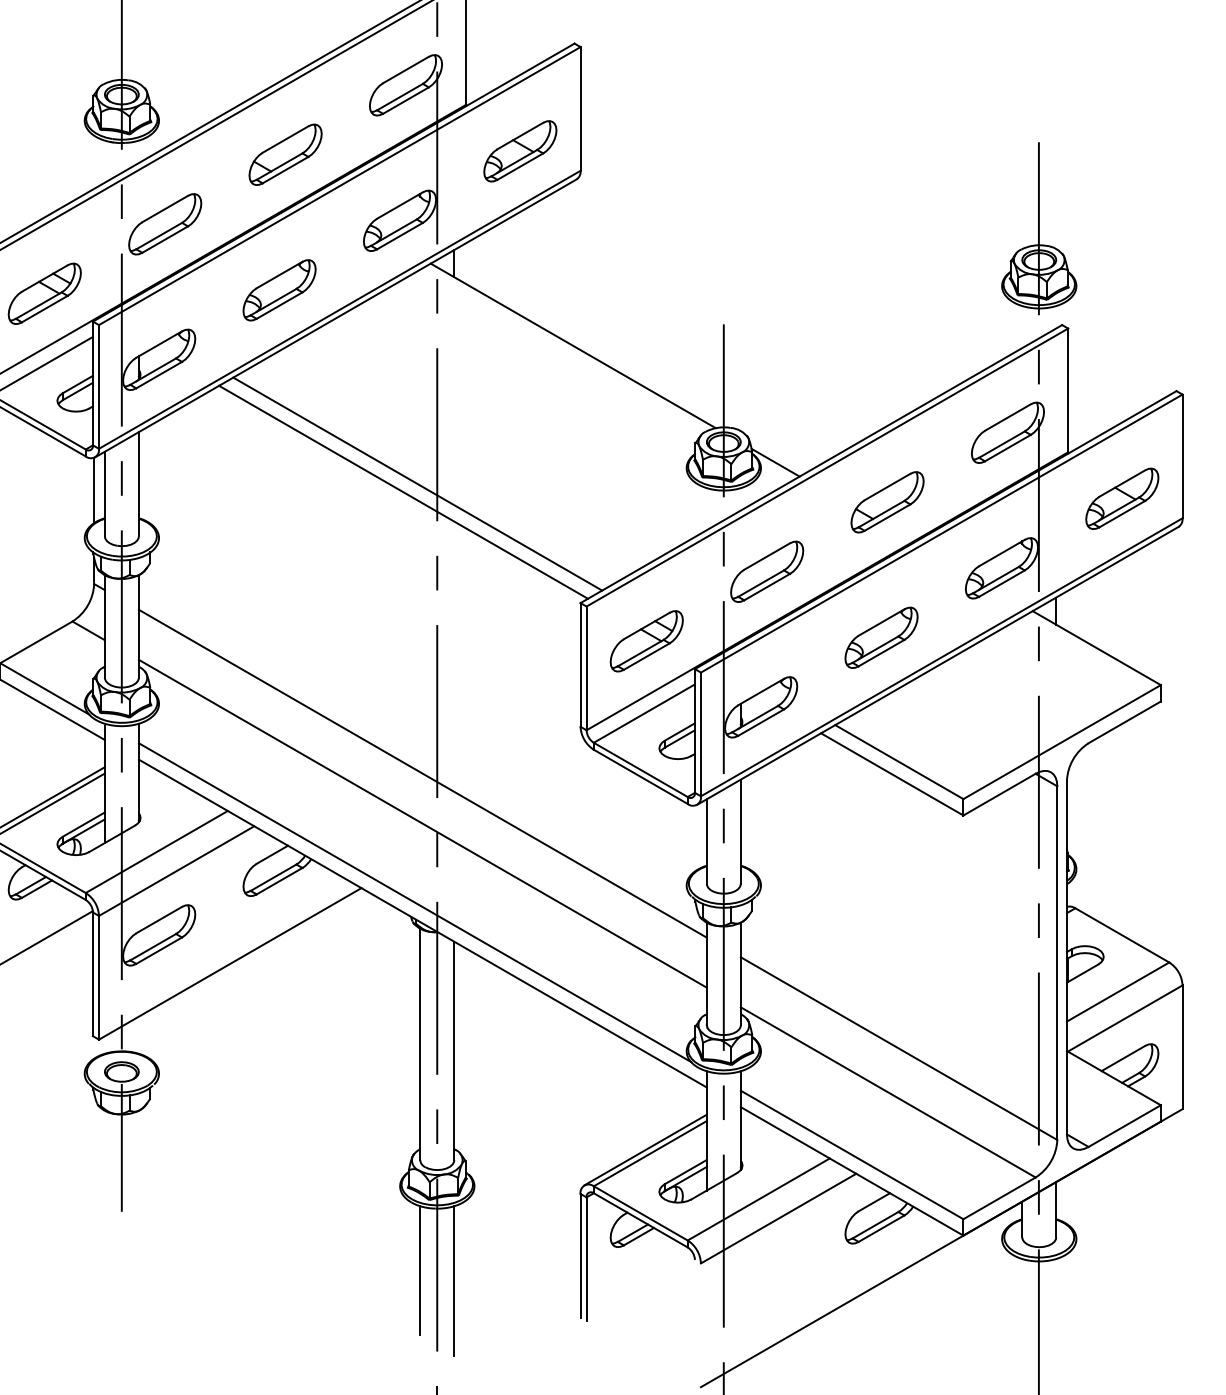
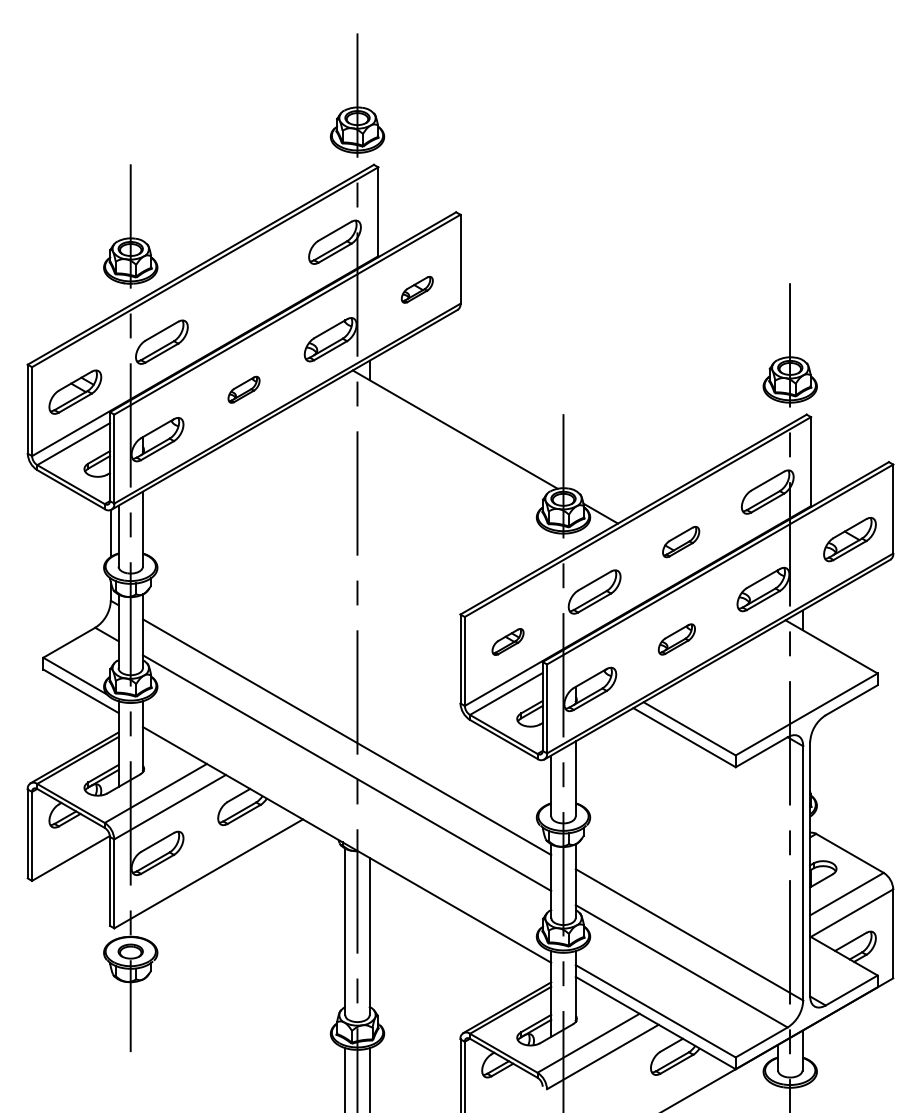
part: (520, 150) -> (417, 289), size x0.6
part: (285, 153) -> (248, 291), removed
part: (278, 290) -> (243, 389), size x0.6
line: (417, 483) -> (343, 528), removed
line: (402, 491) -> (332, 534), removed
part: (886, 501) -> (680, 541), size x0.7
part: (881, 637) -> (676, 639), size x0.7
part: (645, 640) -> (507, 641), size x0.6
line: (415, 902) -> (341, 829), removed

